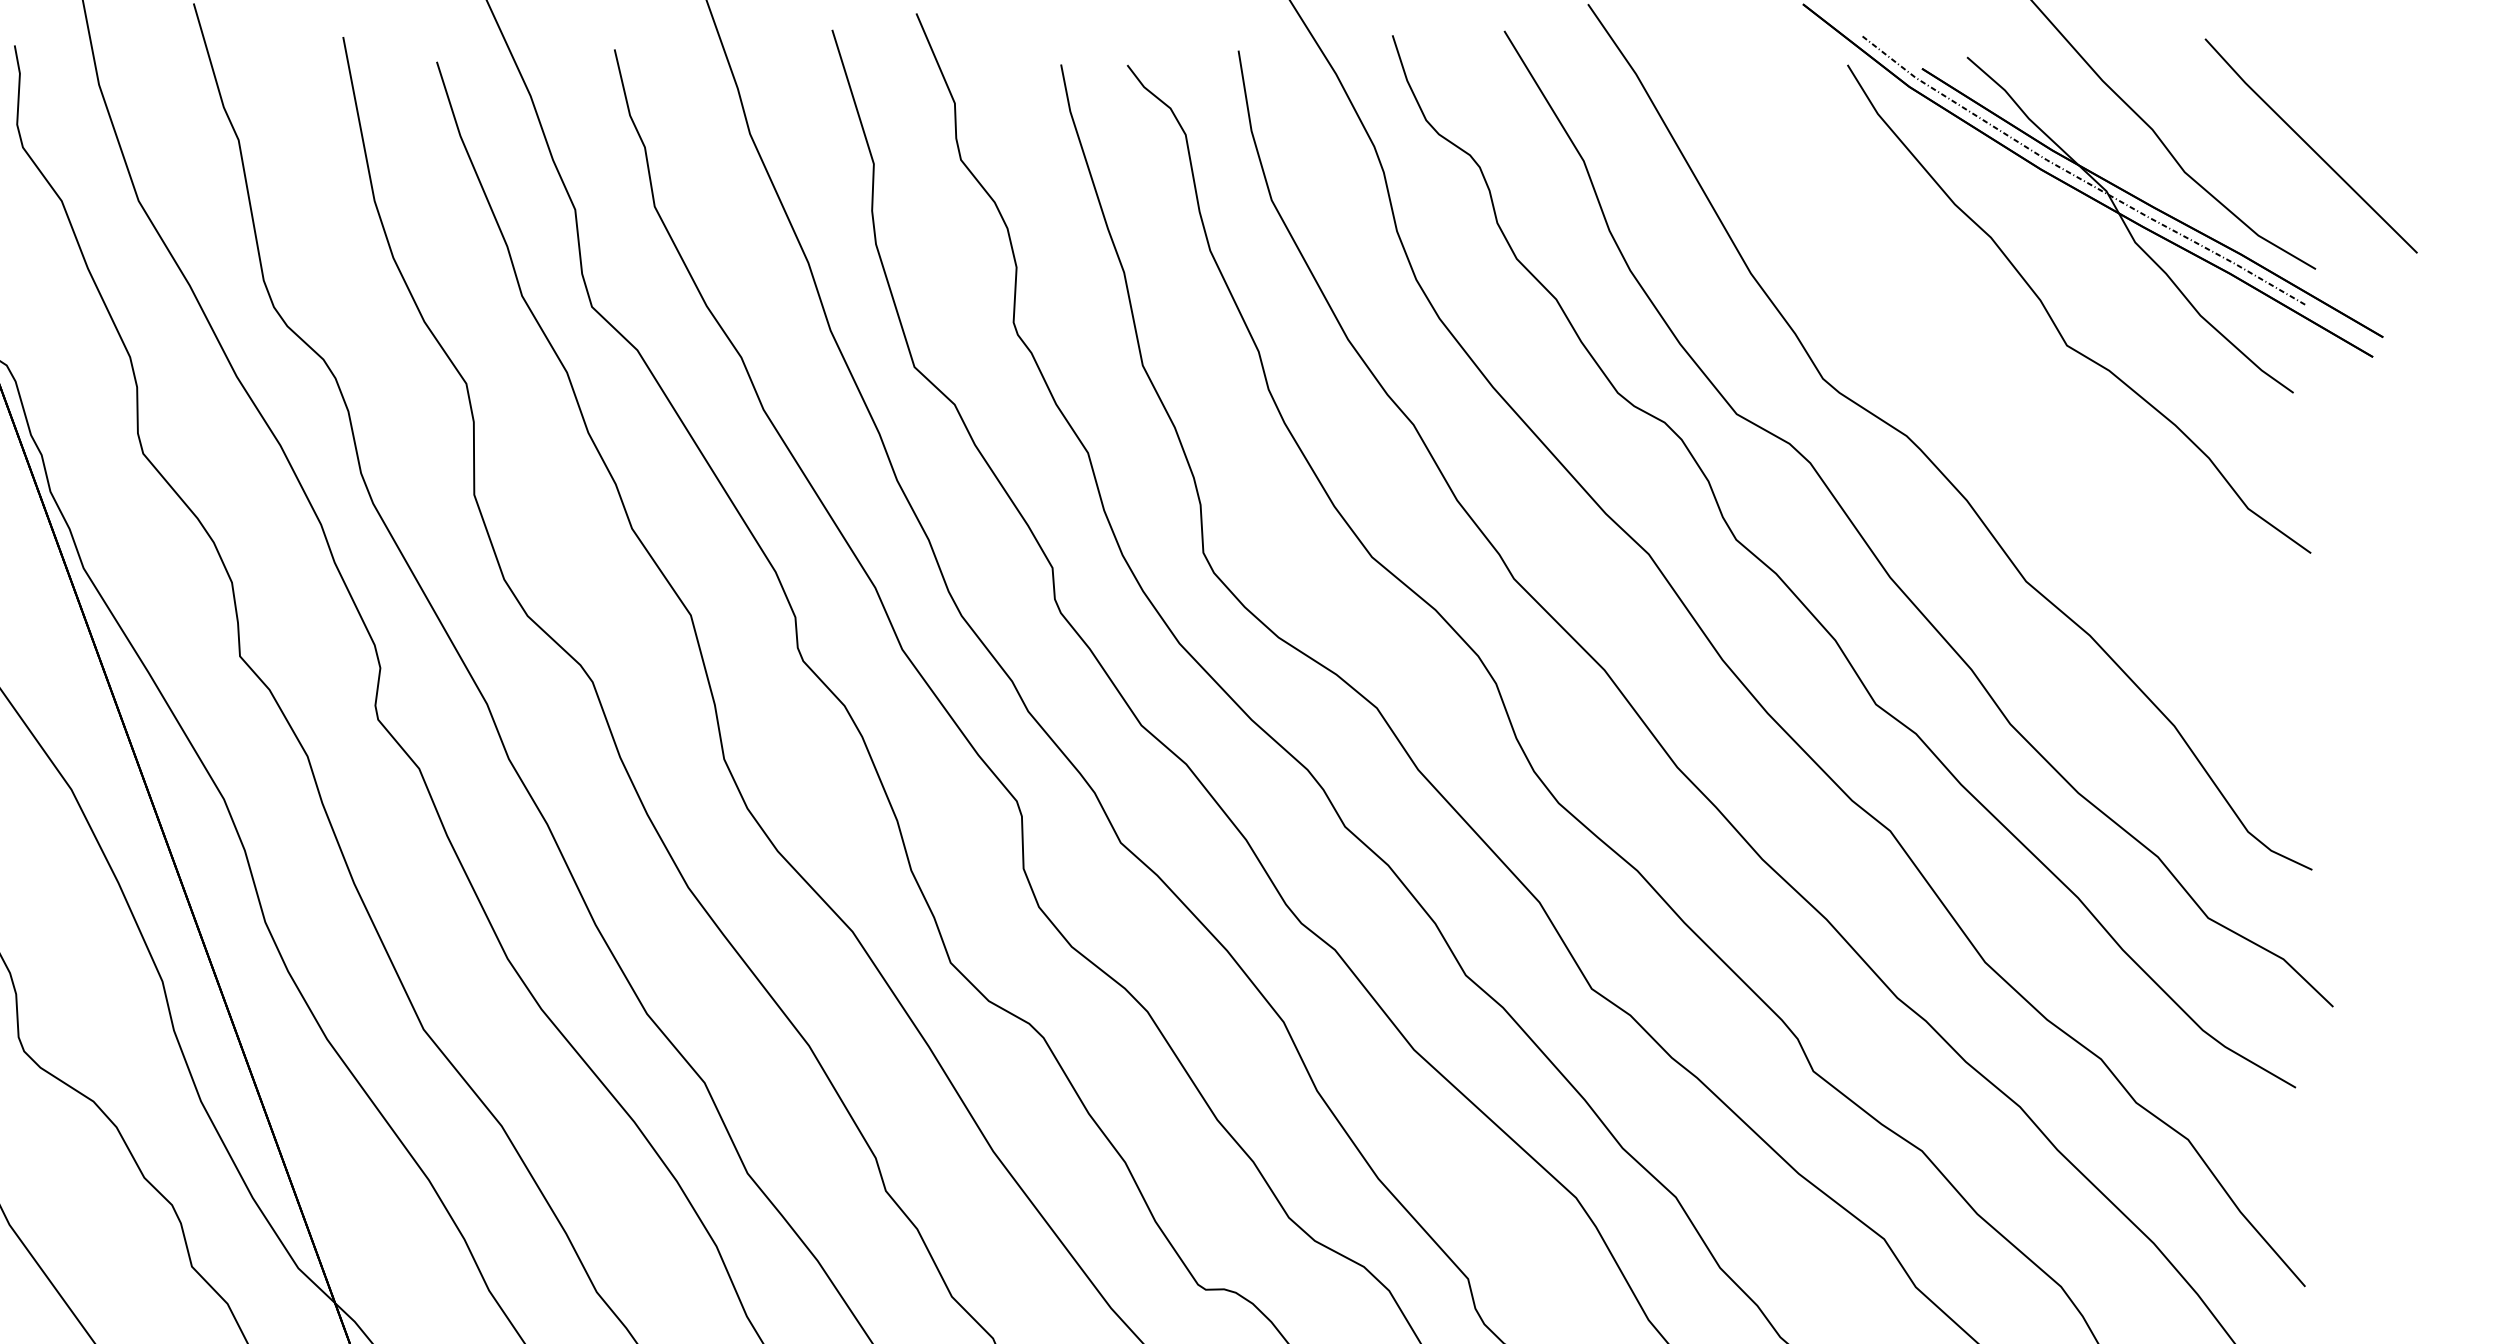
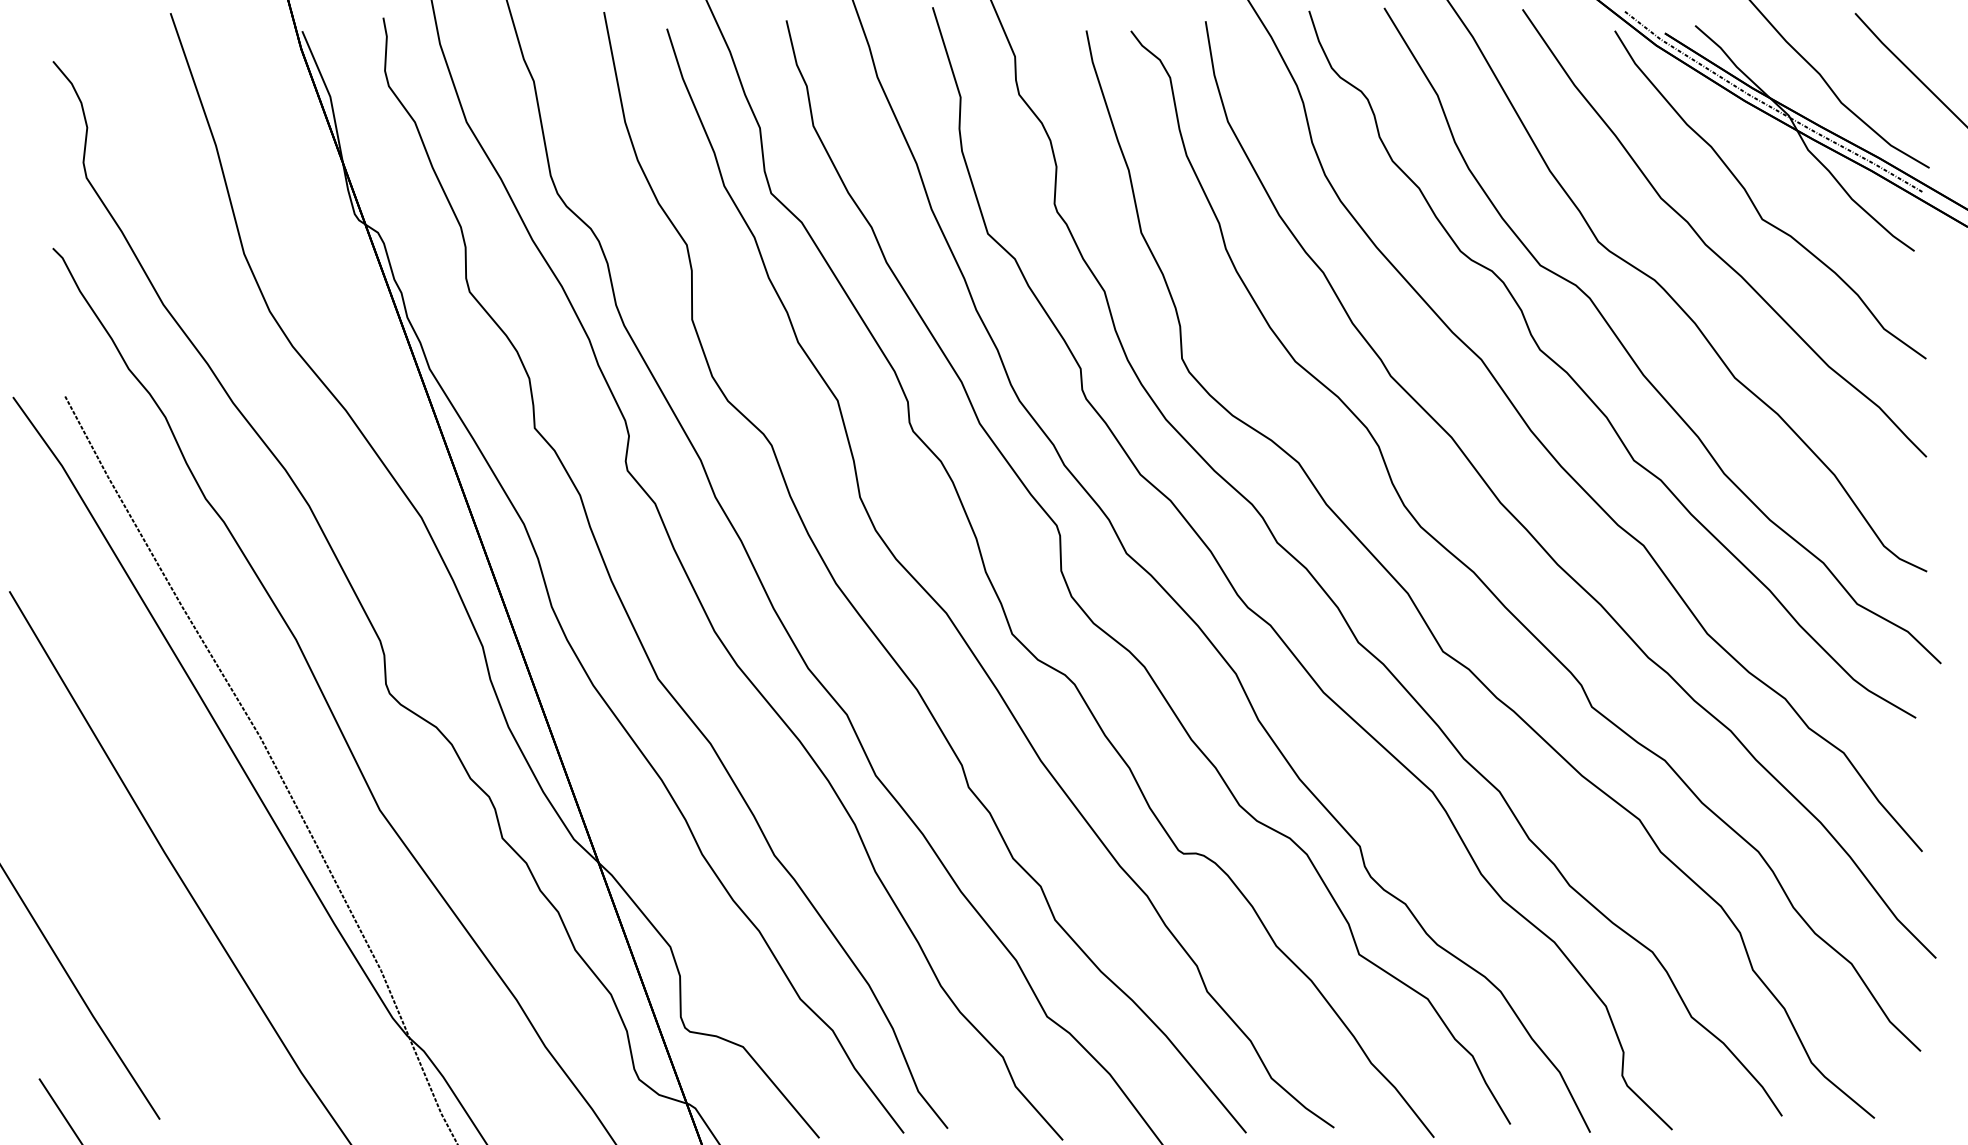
part: (1989, 387) -> (1710, 247), added

